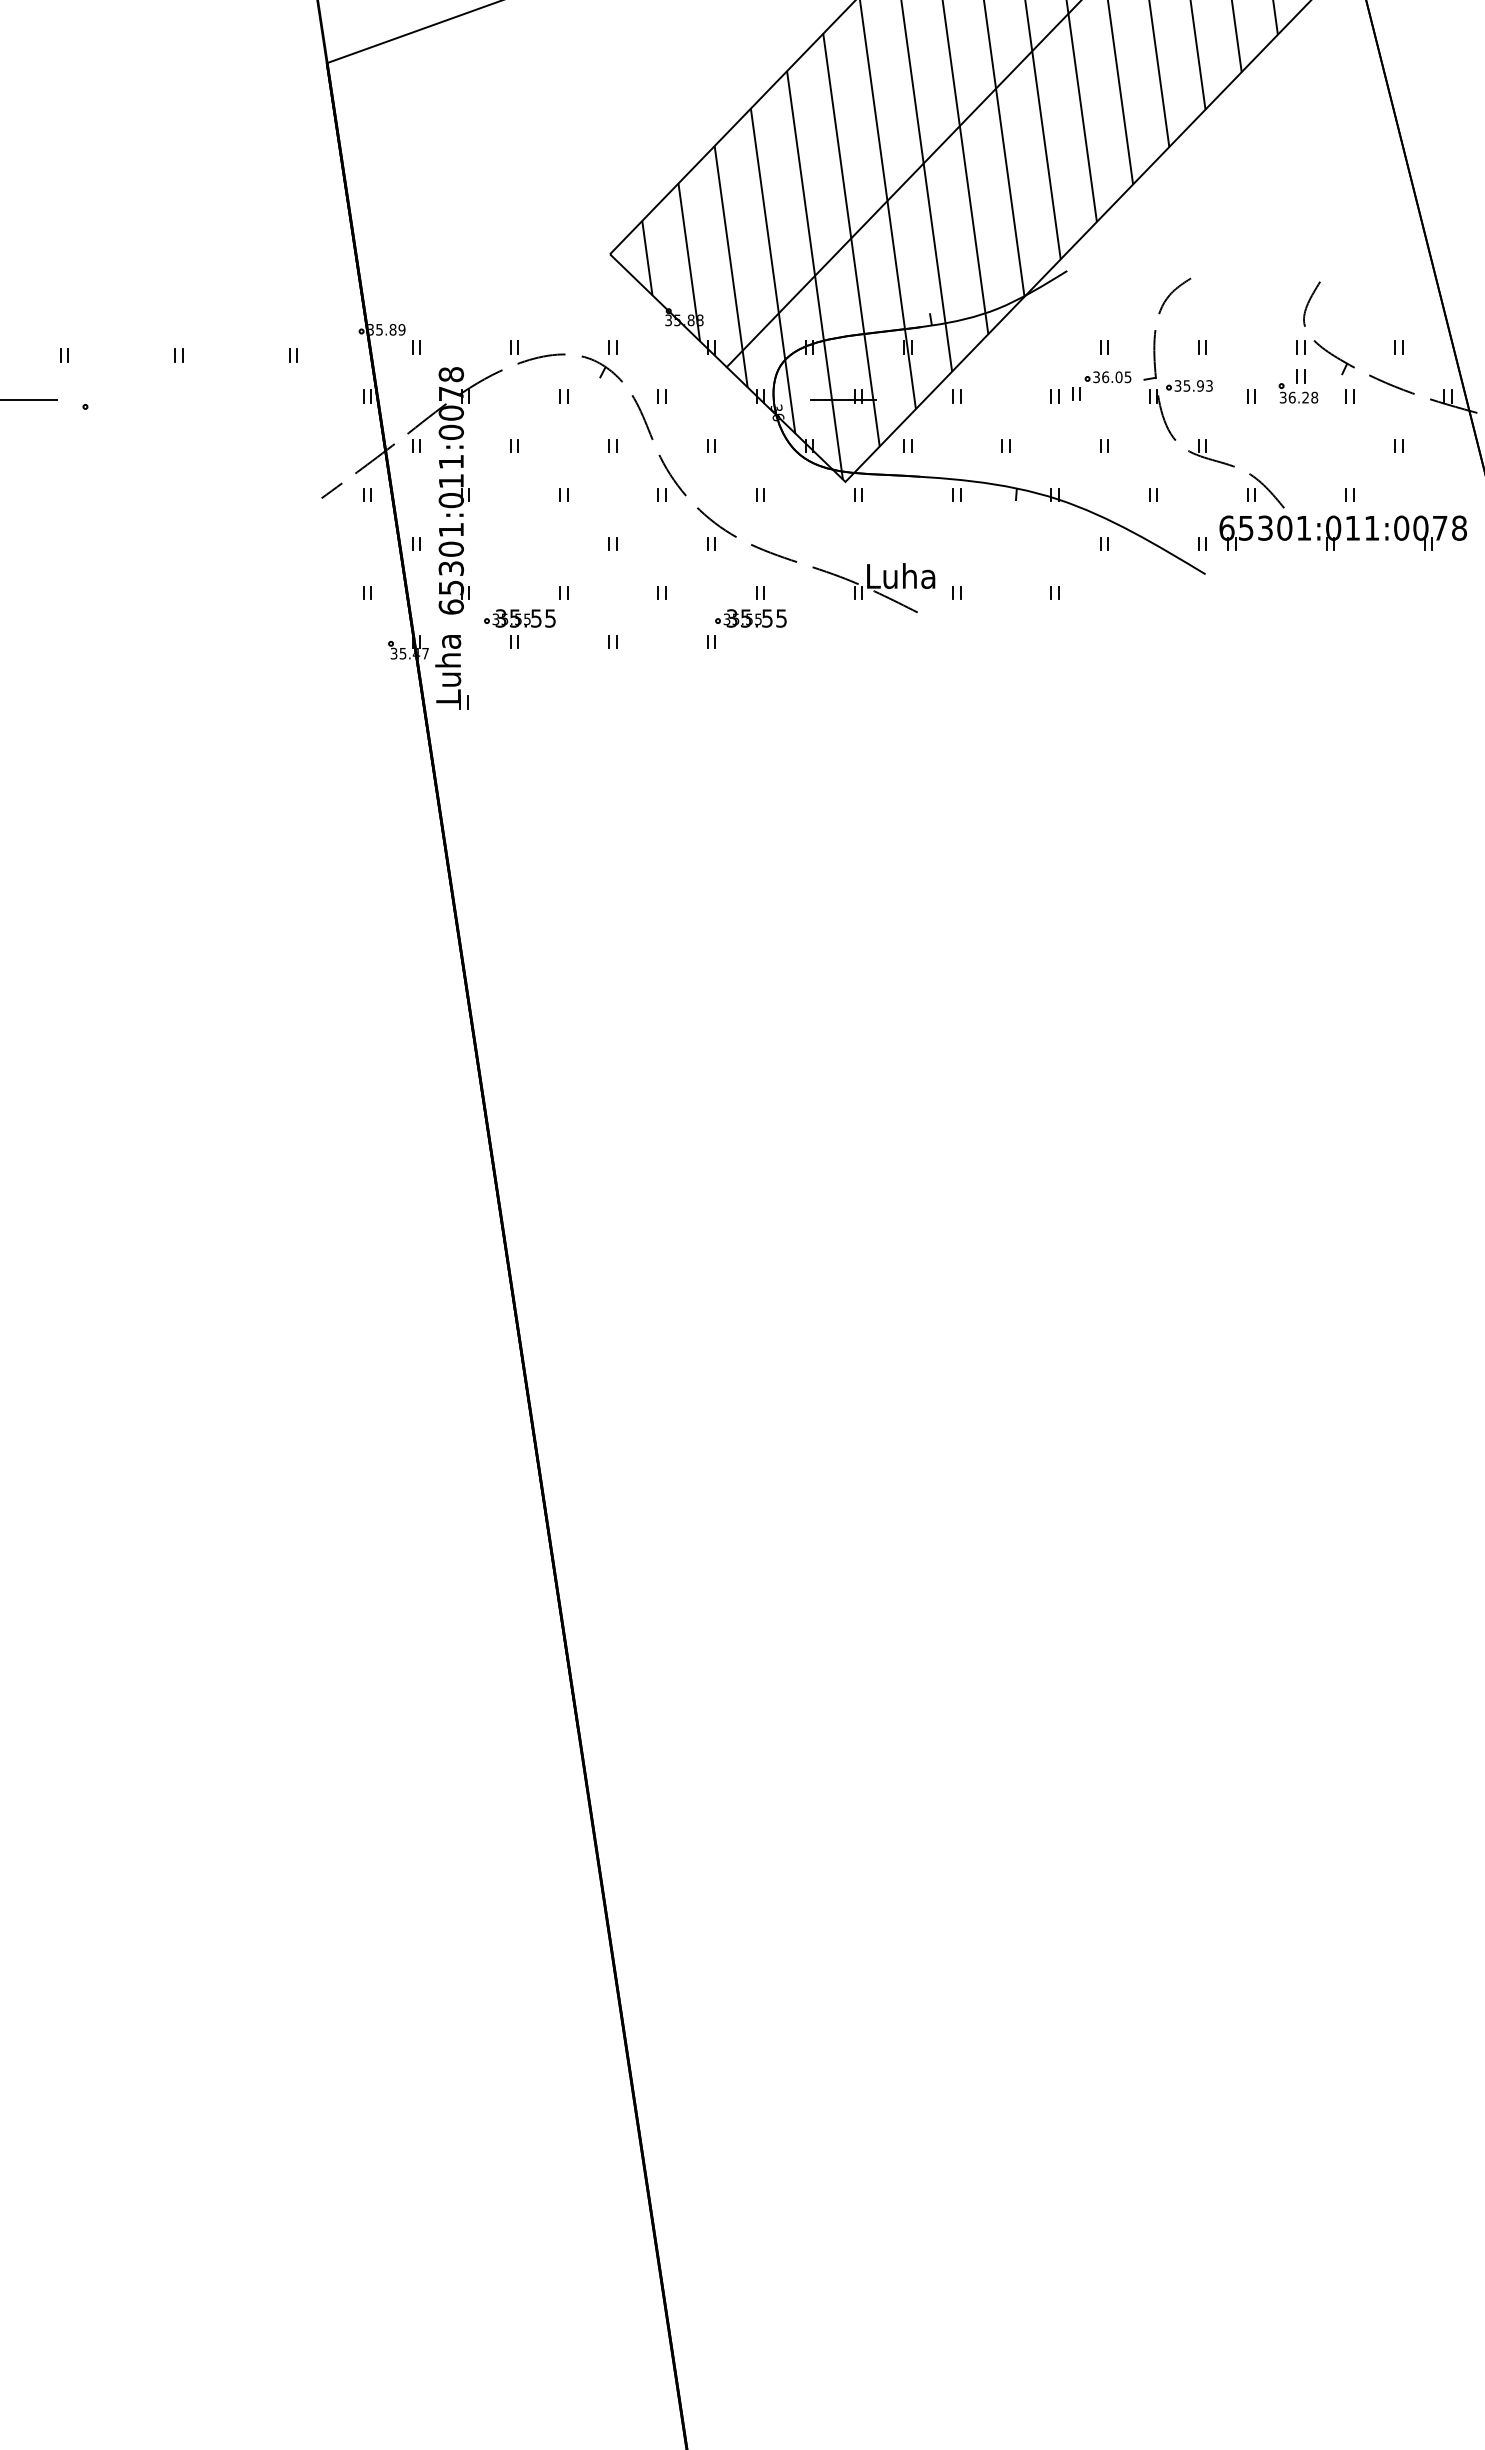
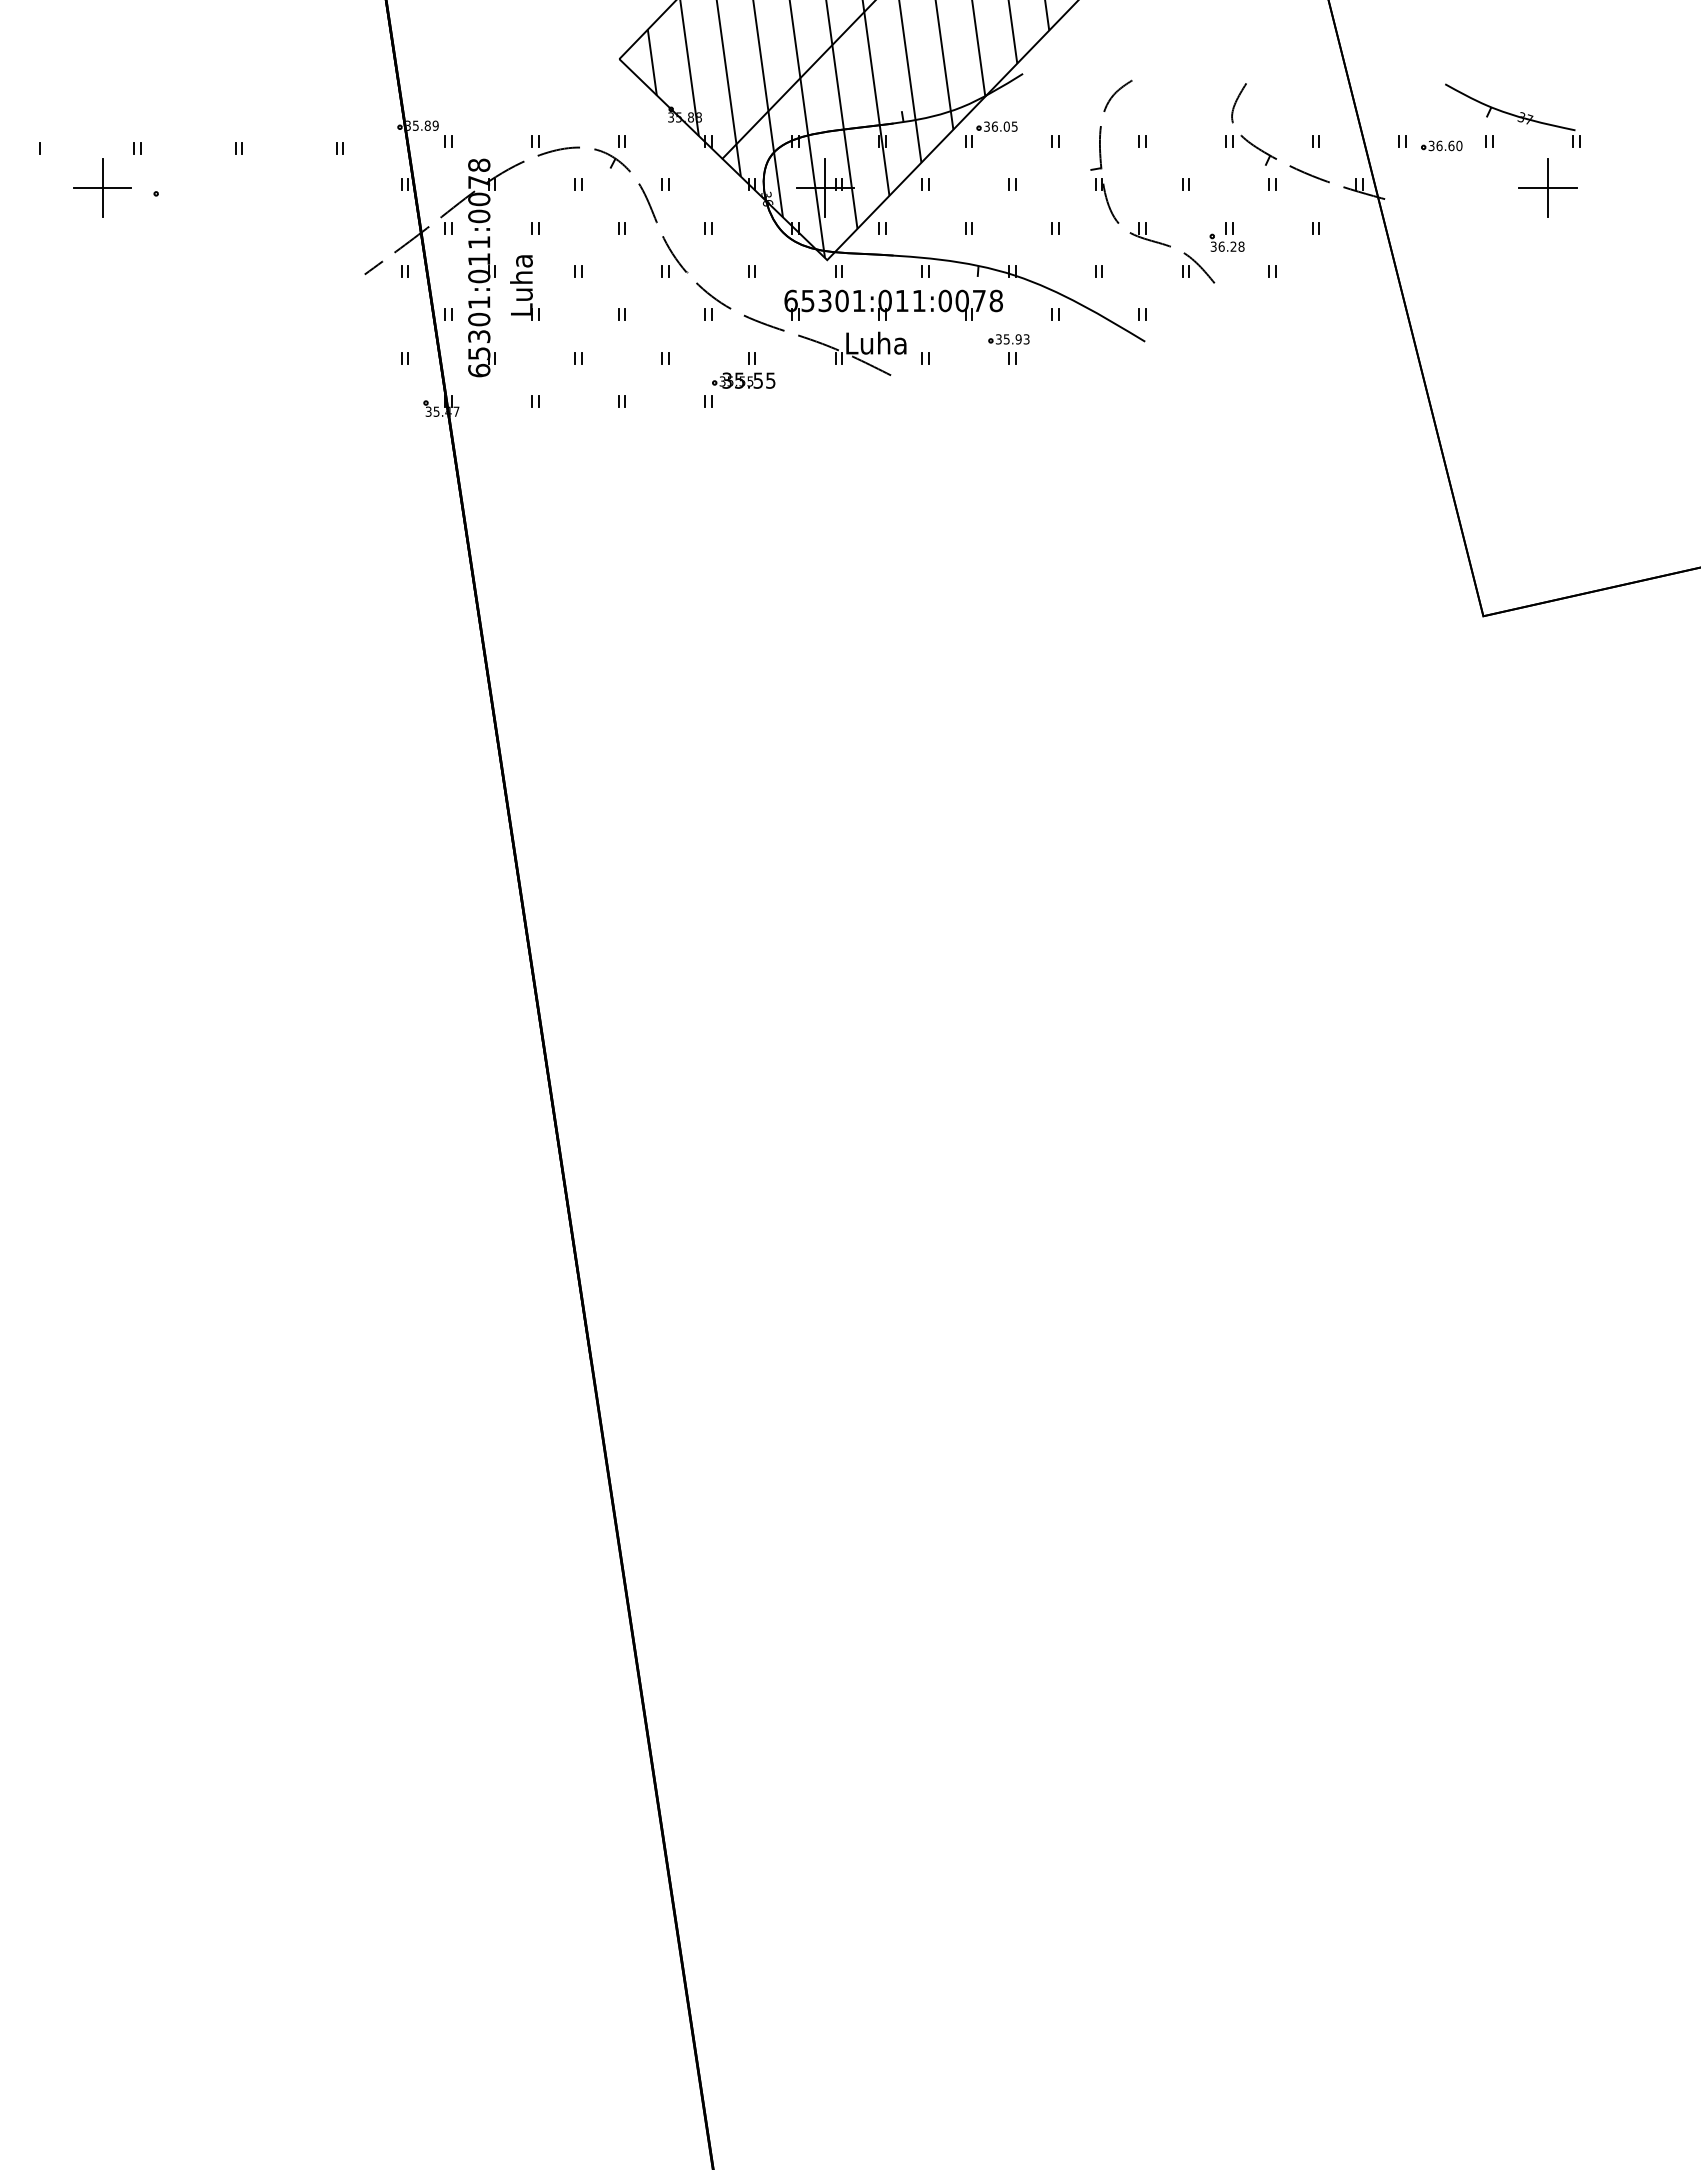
part: (1101, 386) -> (991, 134), moved
part: (1188, 386) -> (1008, 339), moved
part: (1297, 386) -> (1226, 236), moved
line: (24, 399) -> (102, 187), added
line: (843, 399) -> (825, 187), added
part: (1342, 532) -> (893, 304), moved
part: (519, 618) -> (539, 380), removed
part: (451, 671) -> (524, 287), moved

